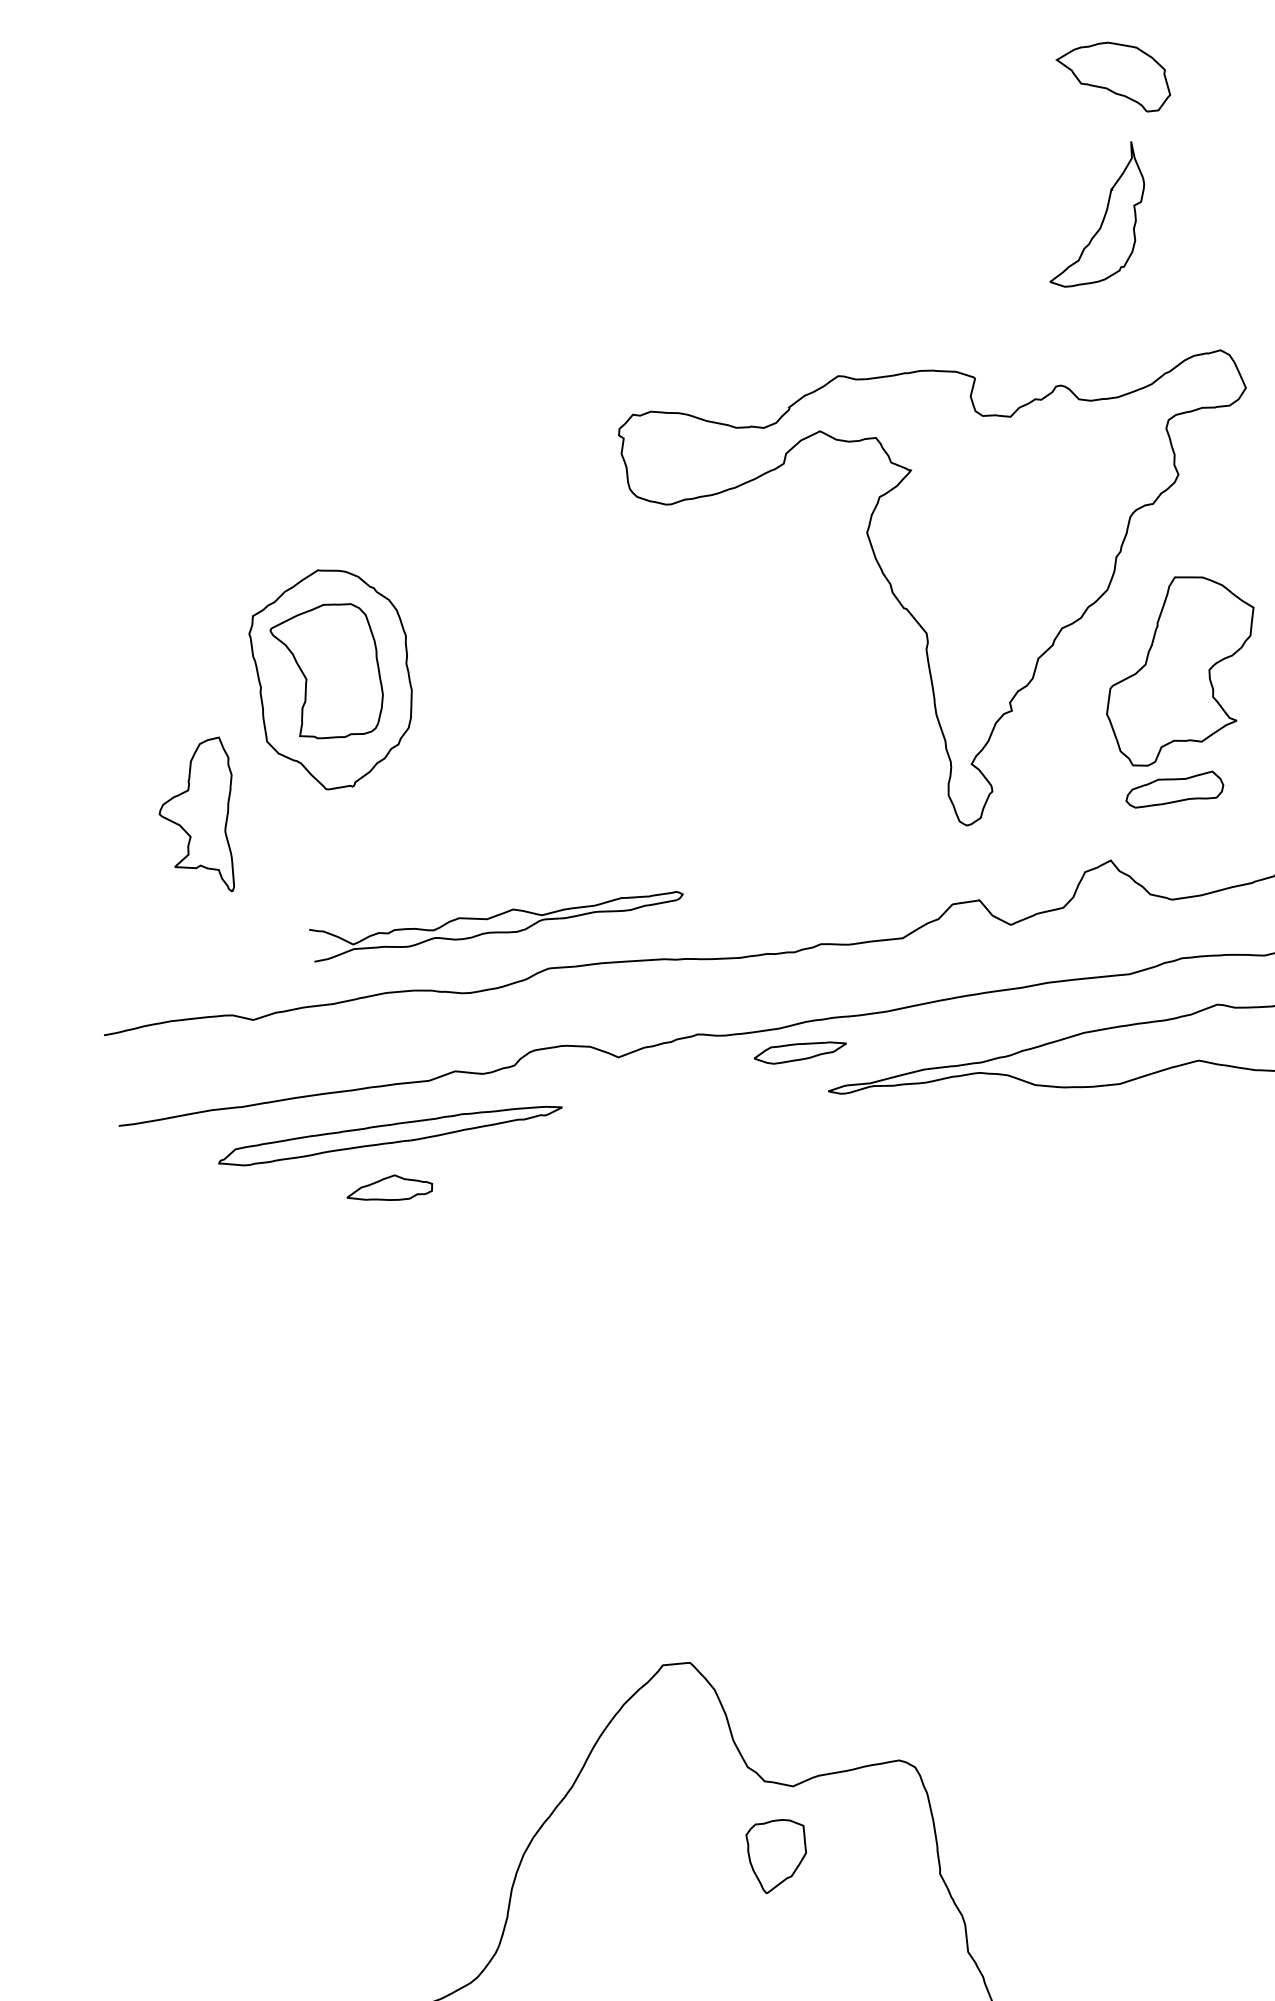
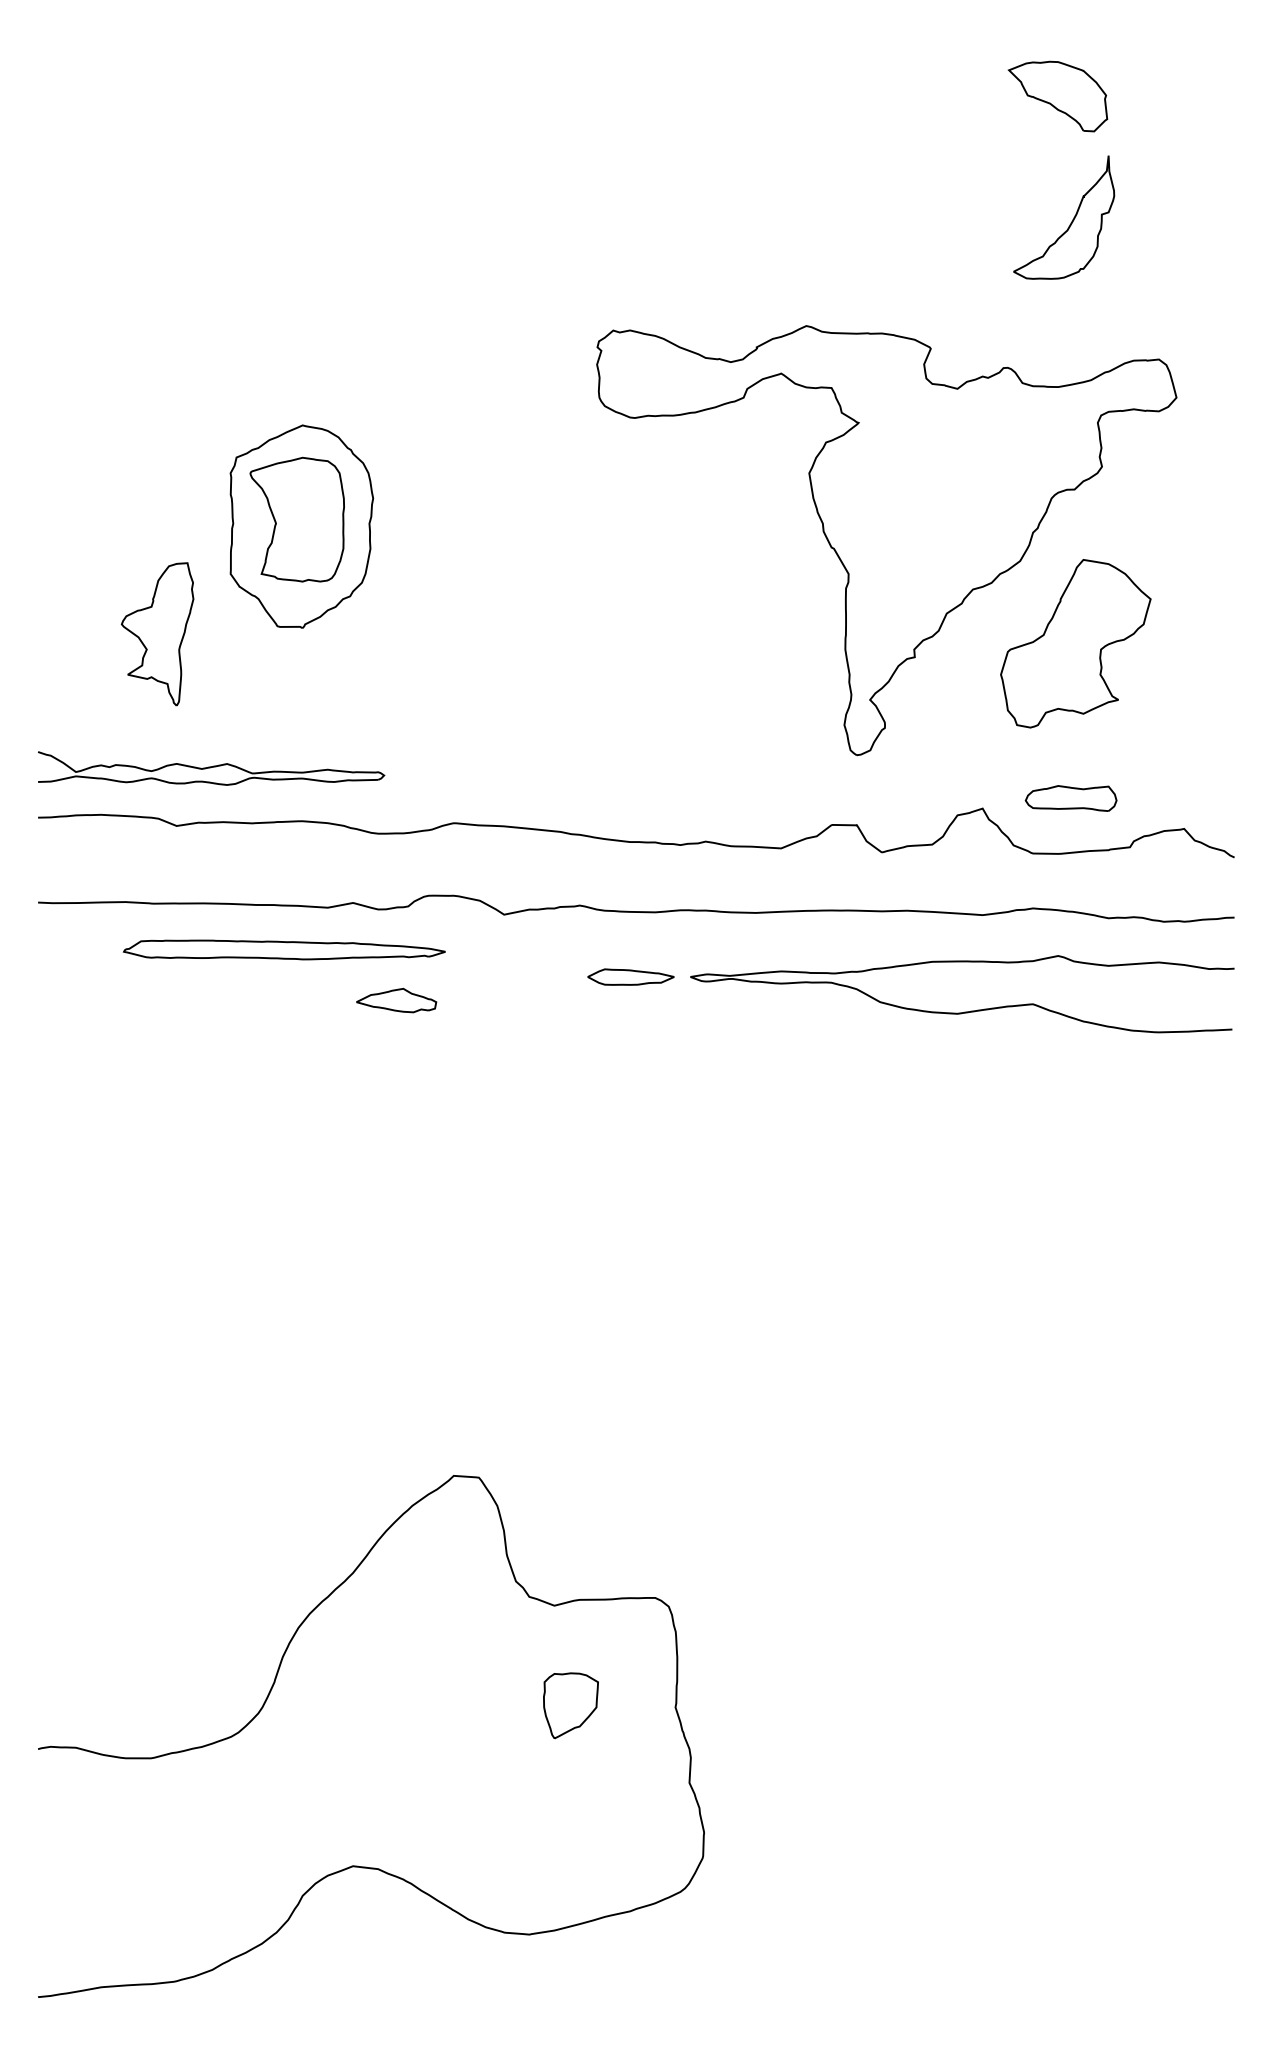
part: (1113, 79) -> (1057, 96), moved
part: (1173, 790) -> (1070, 798), moved
part: (497, 917) -> (211, 768), moved
part: (799, 1050) -> (630, 976), moved
part: (389, 1189) -> (396, 1000), moved
part: (778, 1855) -> (570, 1705), moved

